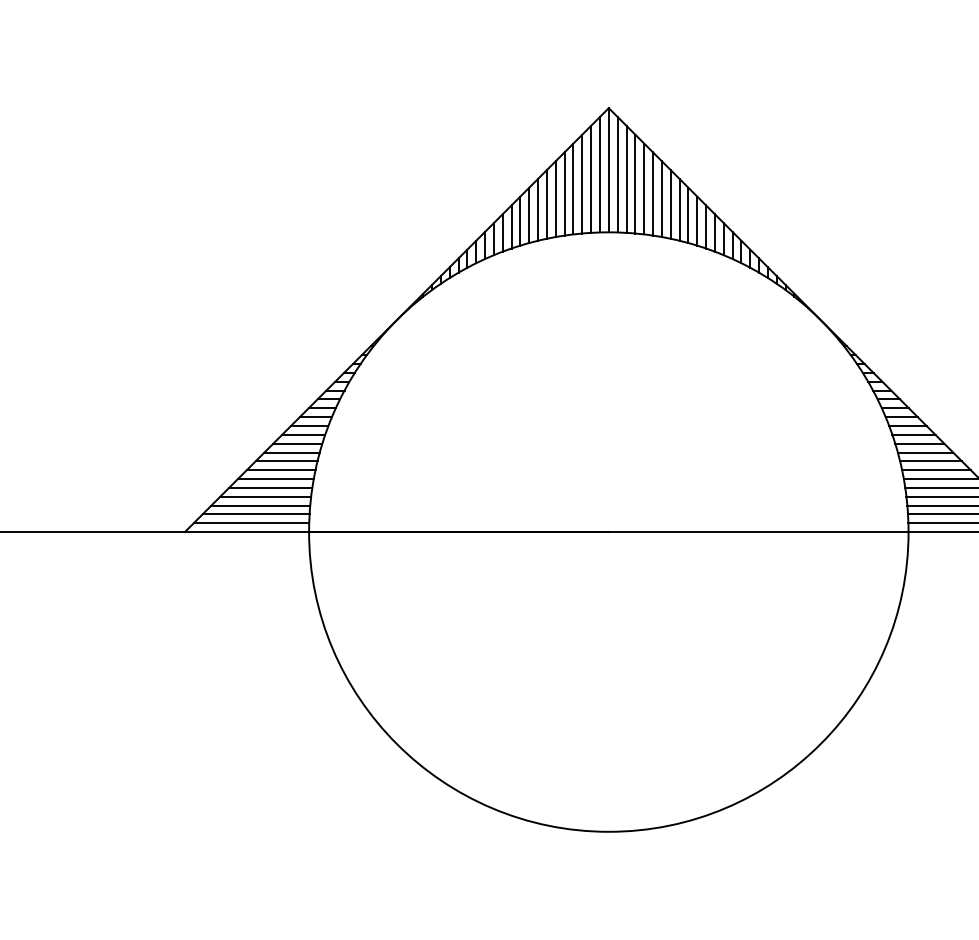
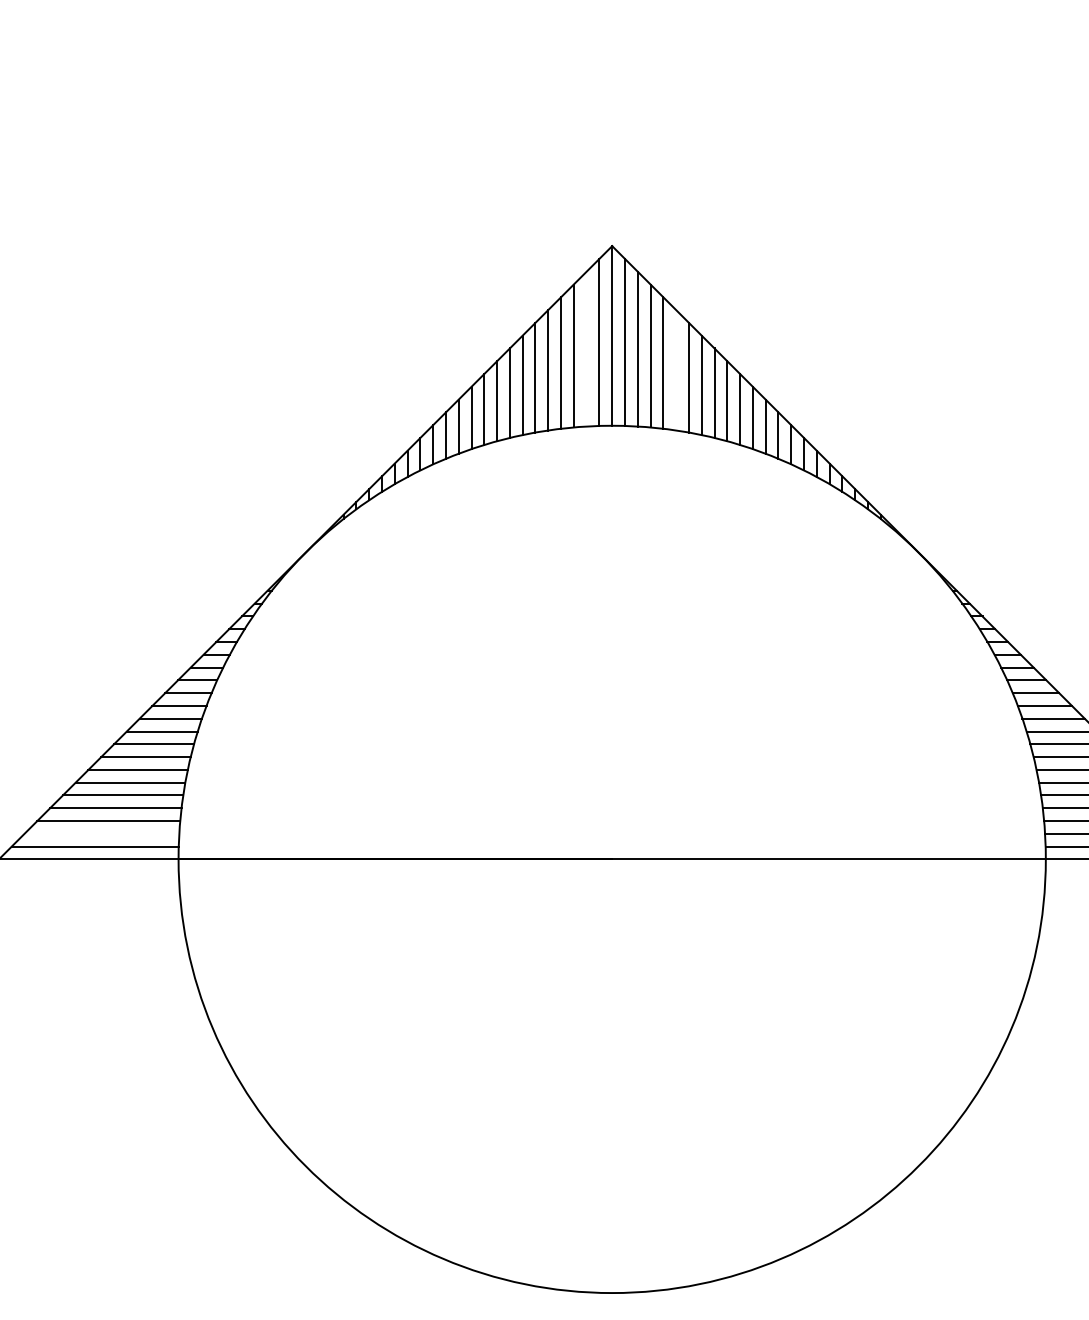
line: (591, 178) -> (587, 347), removed
line: (653, 193) -> (676, 369), removed
line: (255, 514) -> (101, 833), removed

